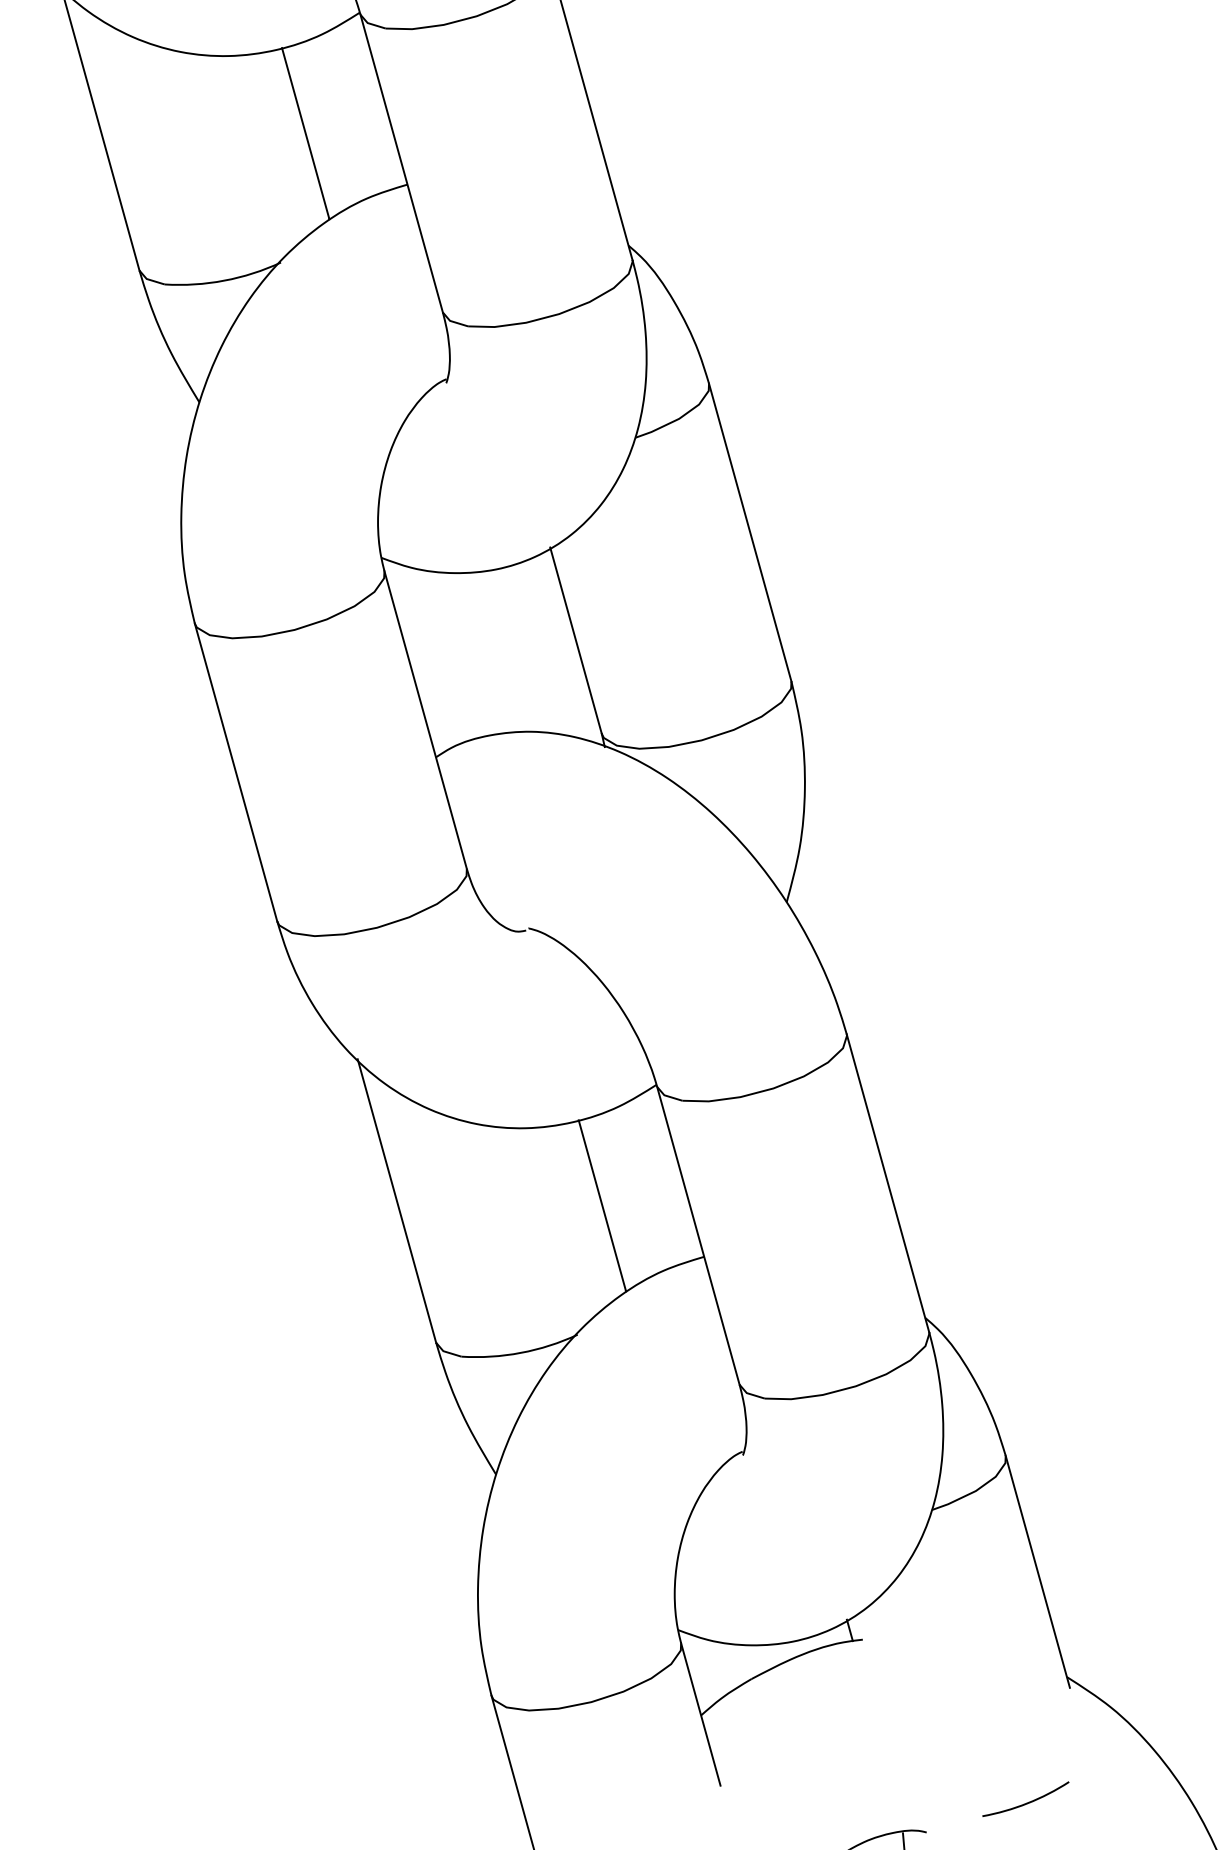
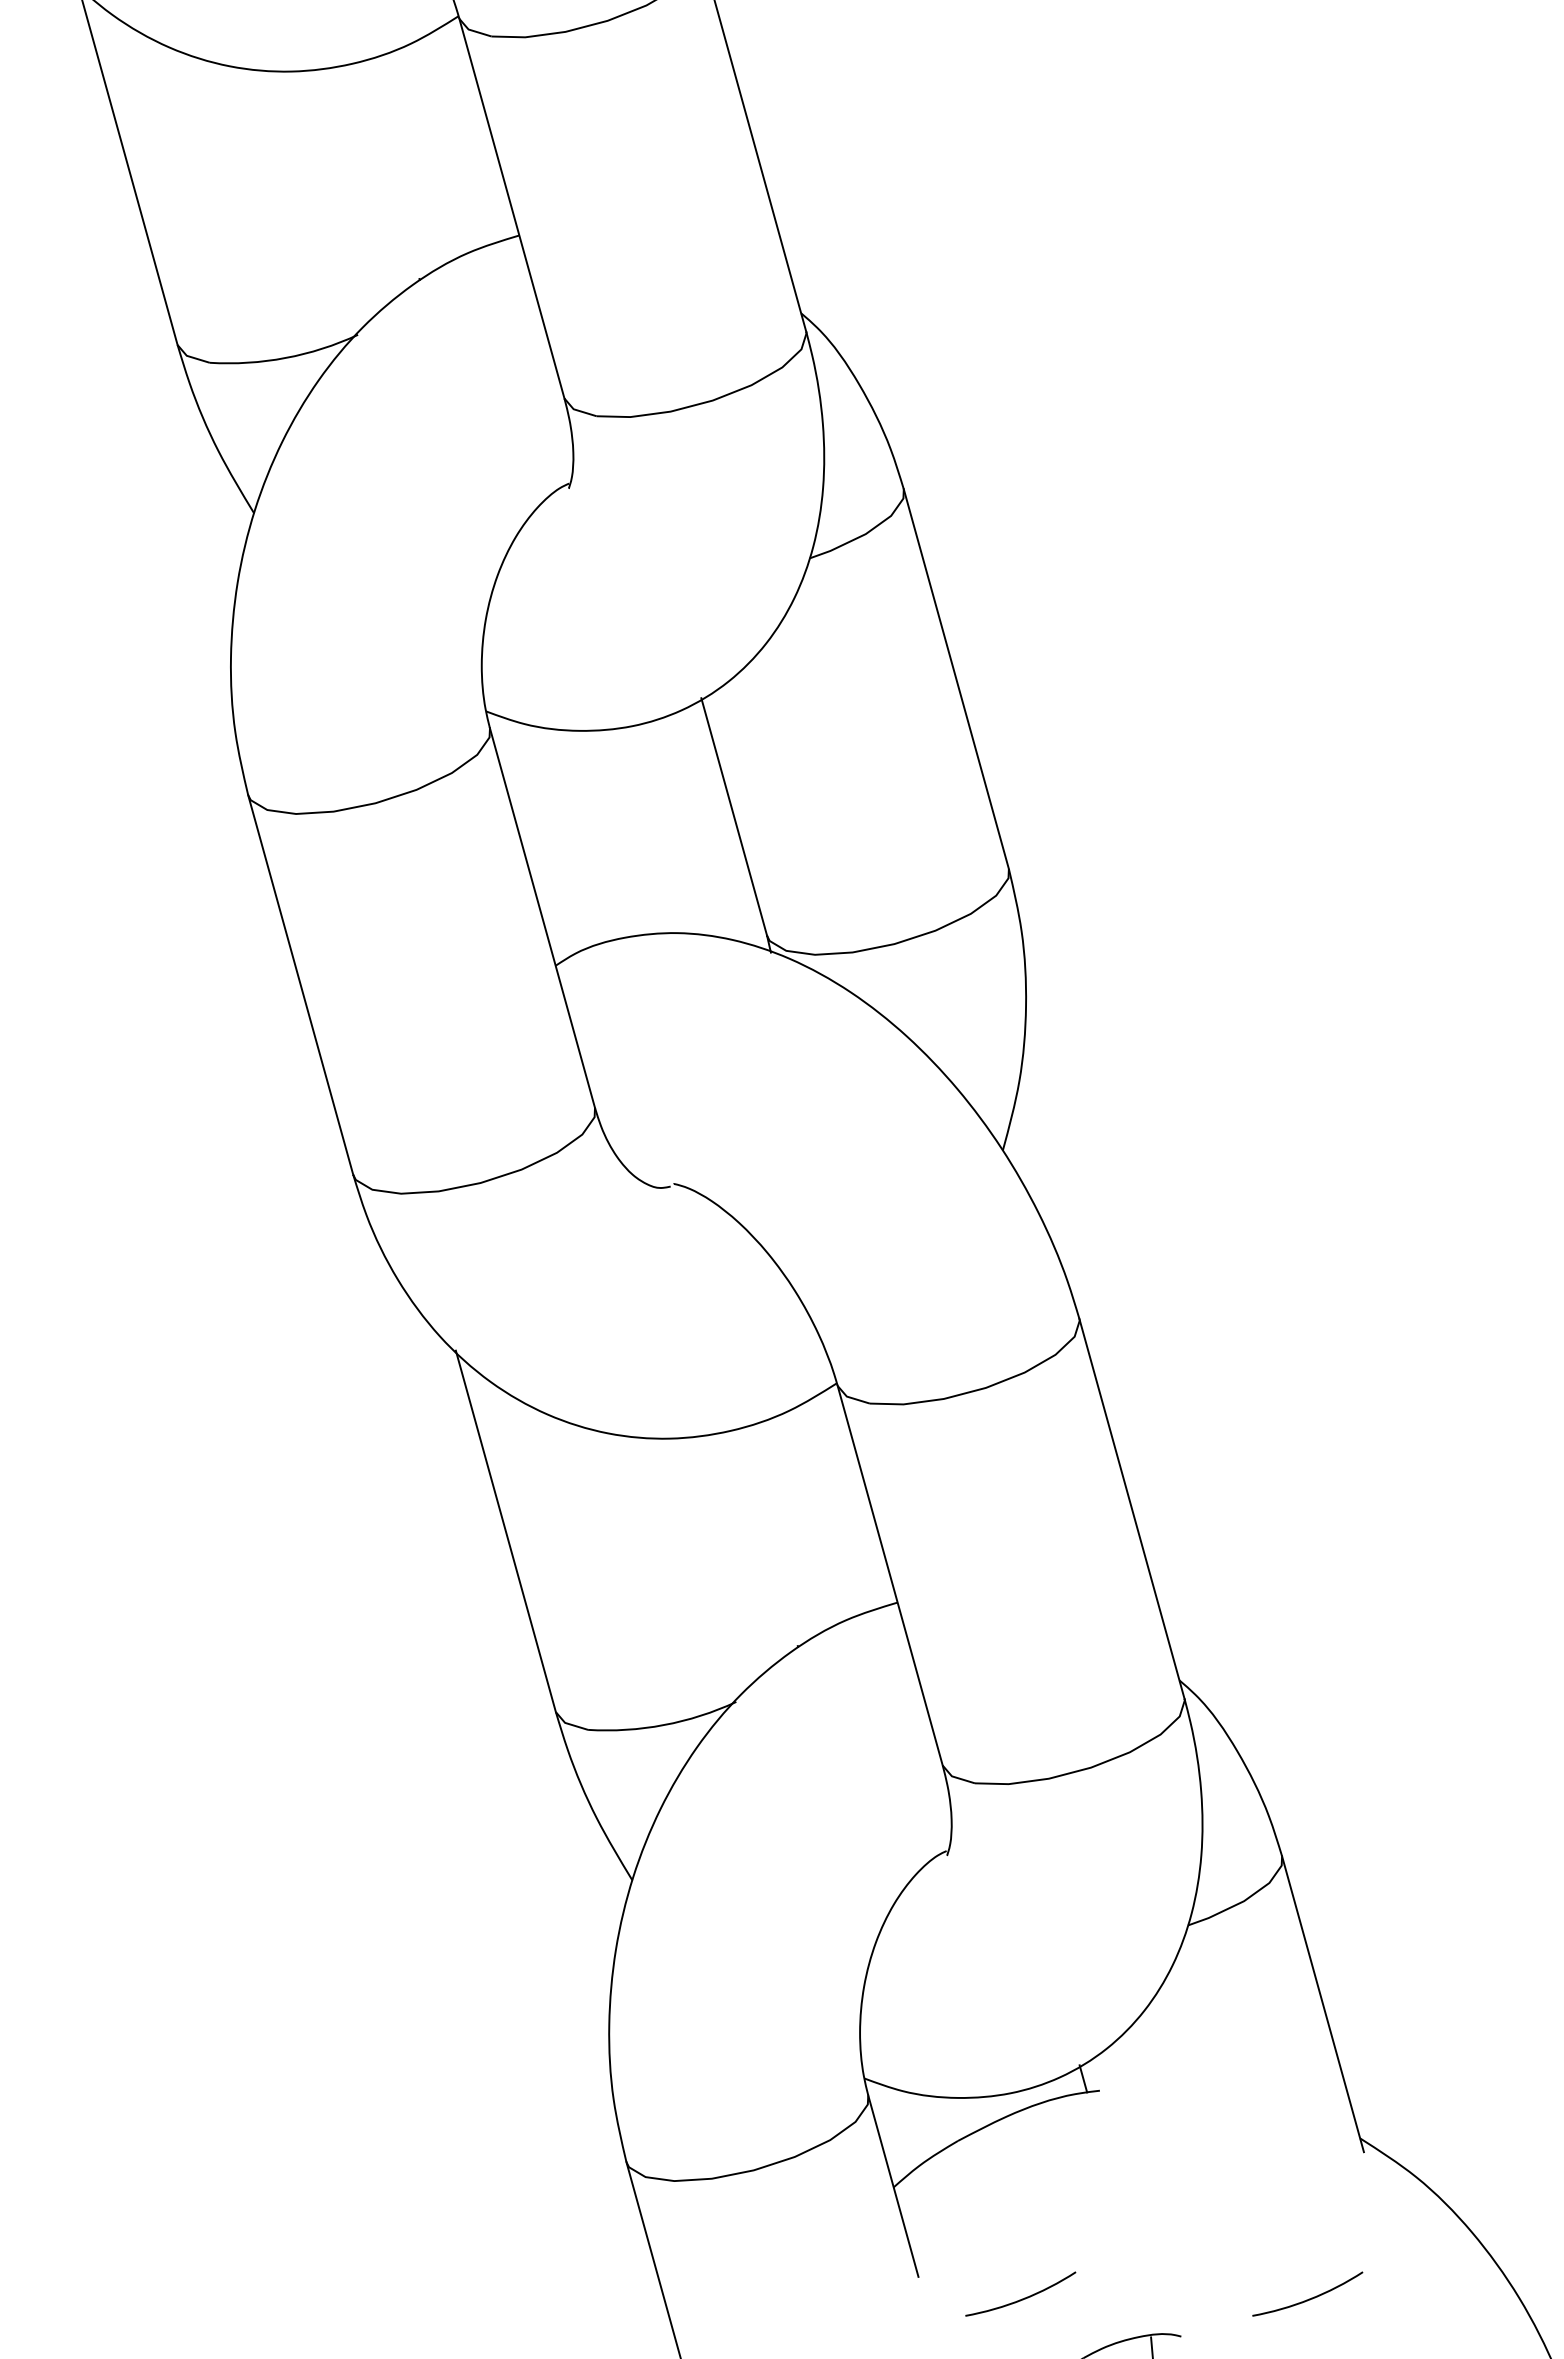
line: (305, 132) -> (389, 169), removed
line: (602, 1204) -> (767, 1536), removed
arc: (802, 1802) -> (1022, 2298), added

